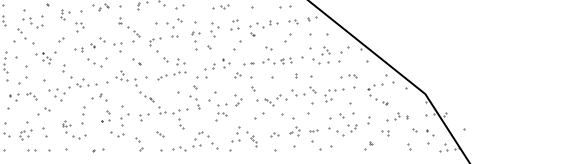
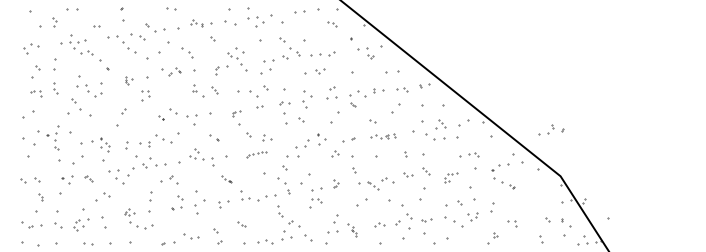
part: (65, 14) -> (128, 80), size x0.6
part: (136, 34) -> (214, 90), moved
part: (155, 41) -> (236, 113), size x0.6
part: (78, 50) -> (144, 144), moved
part: (42, 57) -> (100, 144), moved
part: (277, 60) -> (383, 136), size x0.7
part: (171, 75) -> (256, 154), size x0.6
part: (298, 92) -> (408, 174), size x0.6
part: (31, 95) -> (88, 178), size x0.6
part: (333, 95) -> (450, 177), size x0.6
part: (146, 96) -> (226, 179), size x0.6
part: (237, 100) -> (335, 183), size x0.6
part: (397, 116) -> (551, 129), moved
part: (181, 124) -> (280, 211), moved
part: (294, 131) -> (403, 221), size x1.4
part: (117, 134) -> (191, 236), moved
part: (251, 139) -> (352, 230), size x0.7

